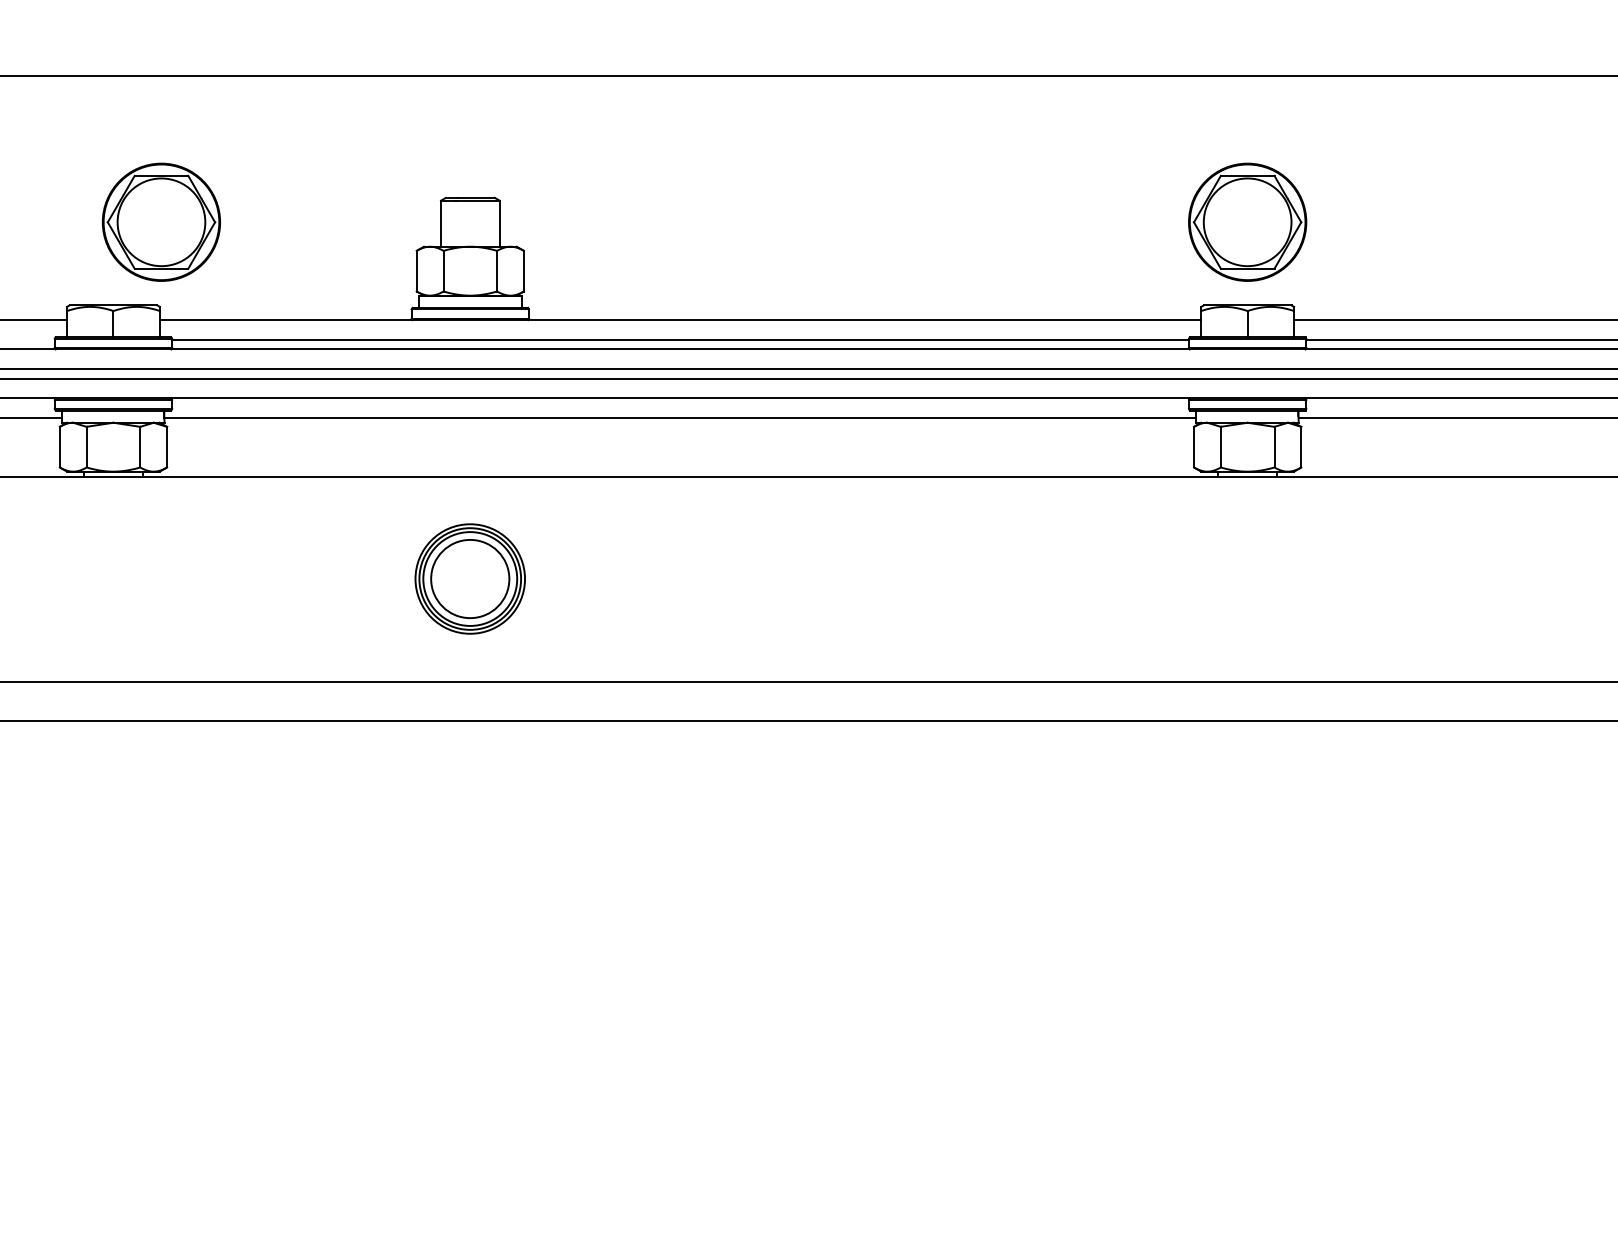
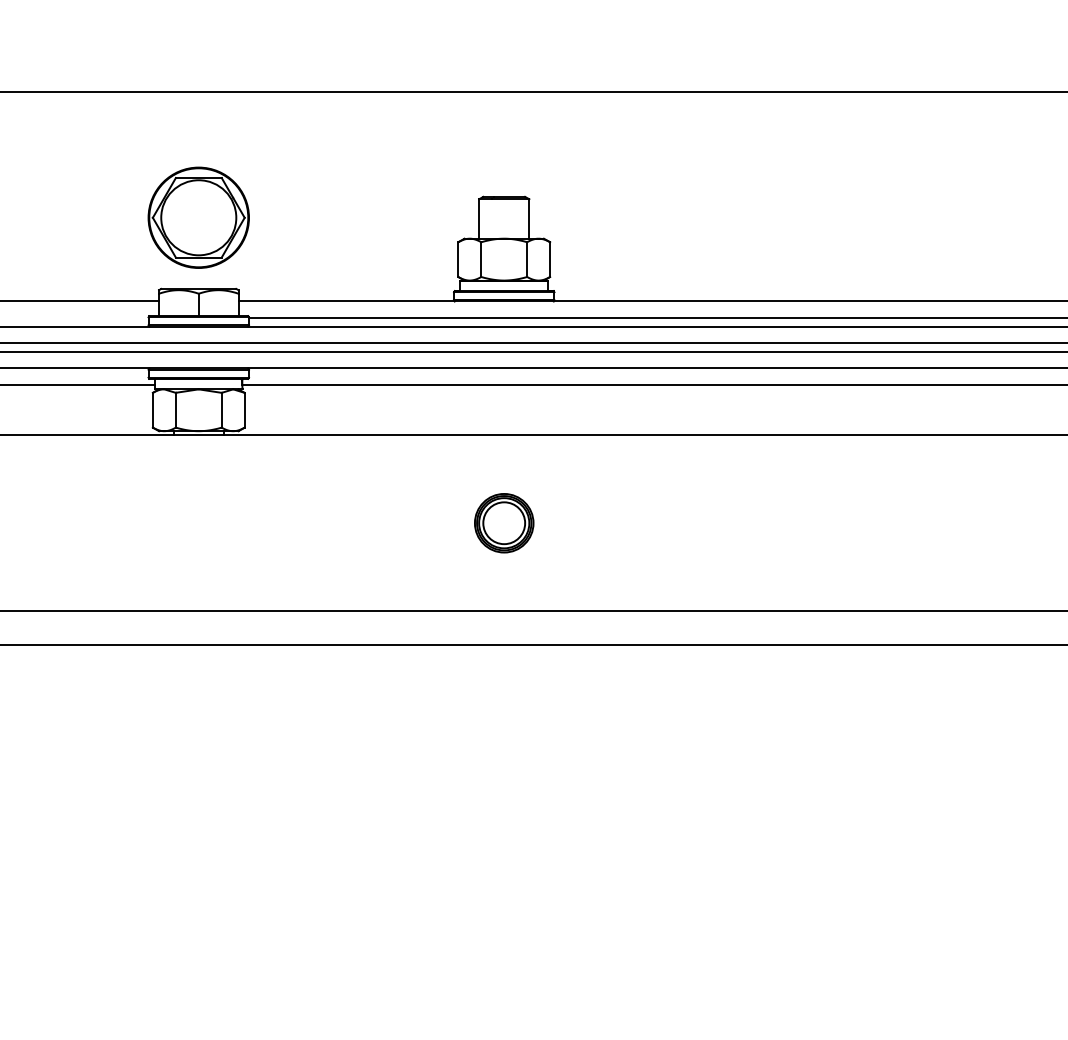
part: (160, 221) -> (197, 217), moved
part: (470, 579) -> (504, 523), size x0.62

